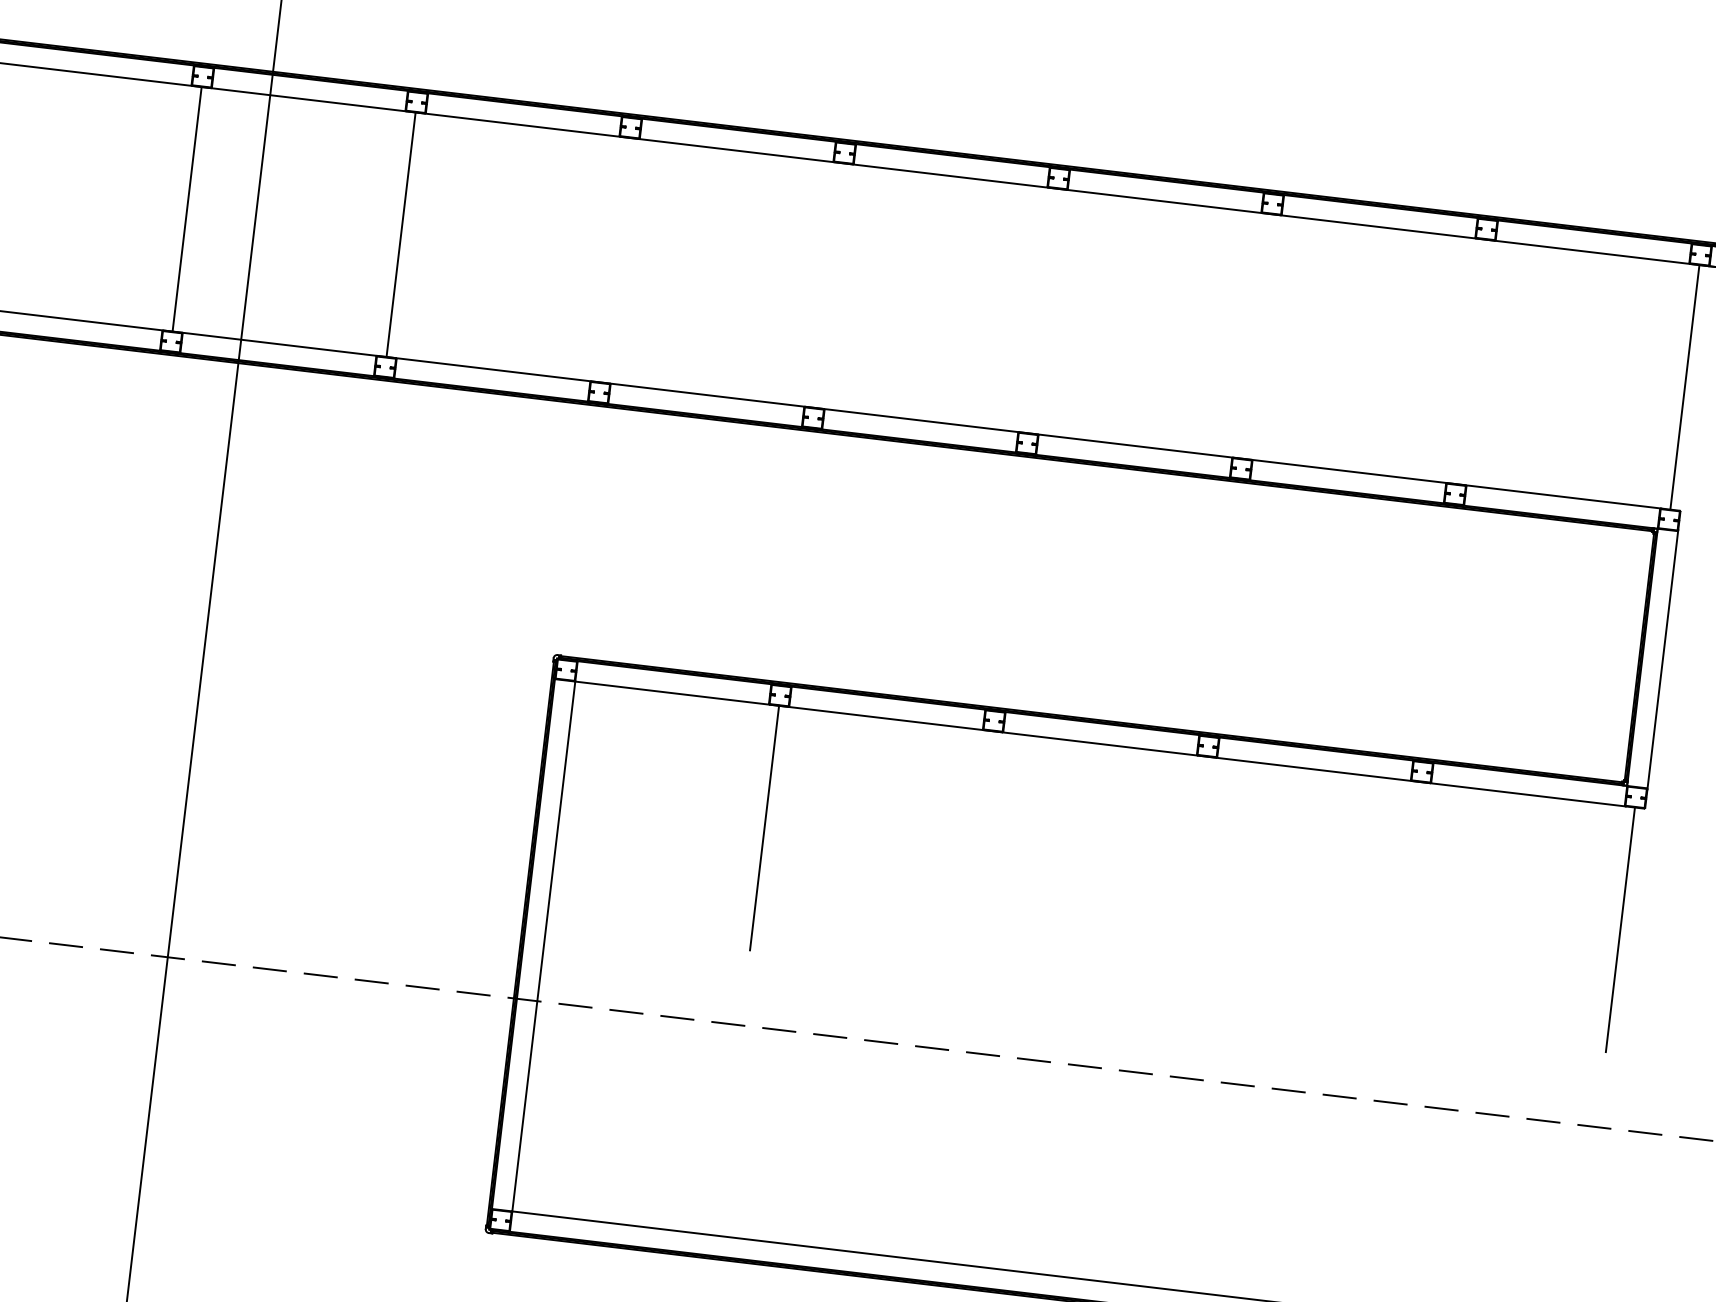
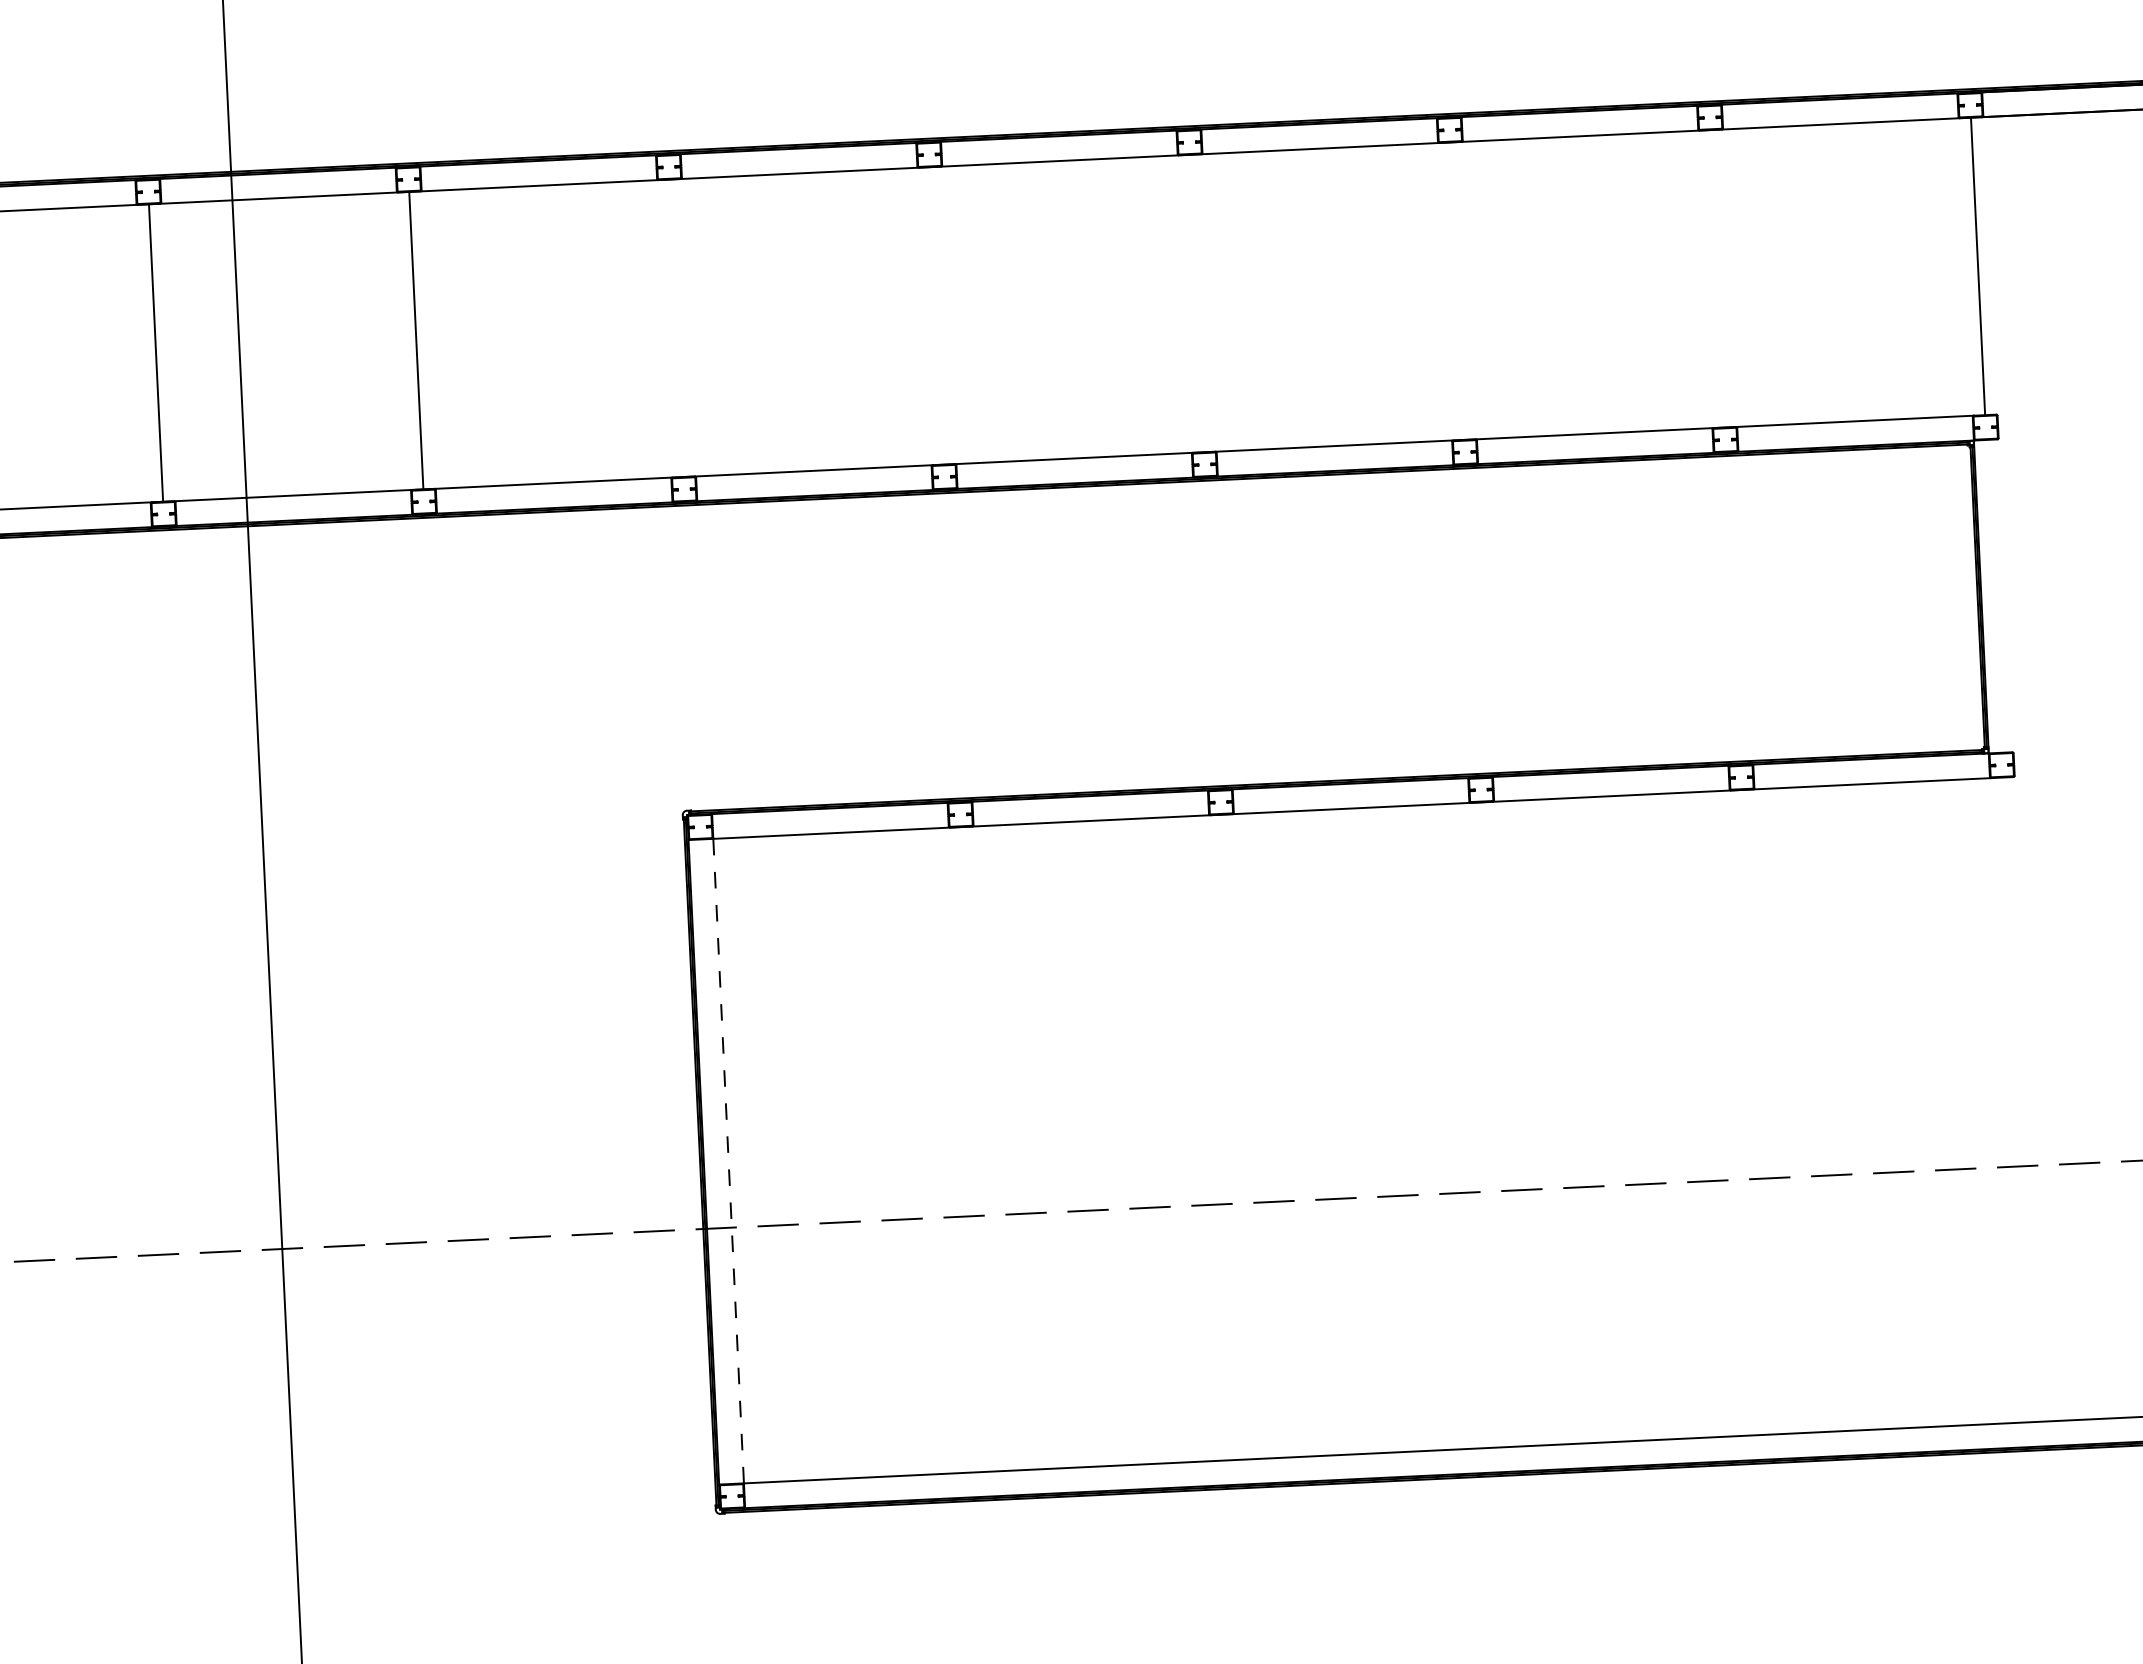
line: (1662, 659) -> (2005, 595), removed
line: (764, 827) -> (968, 975), removed
line: (1620, 929) -> (2009, 926), removed
line: (543, 946) -> (728, 1161), solid -> dashed

